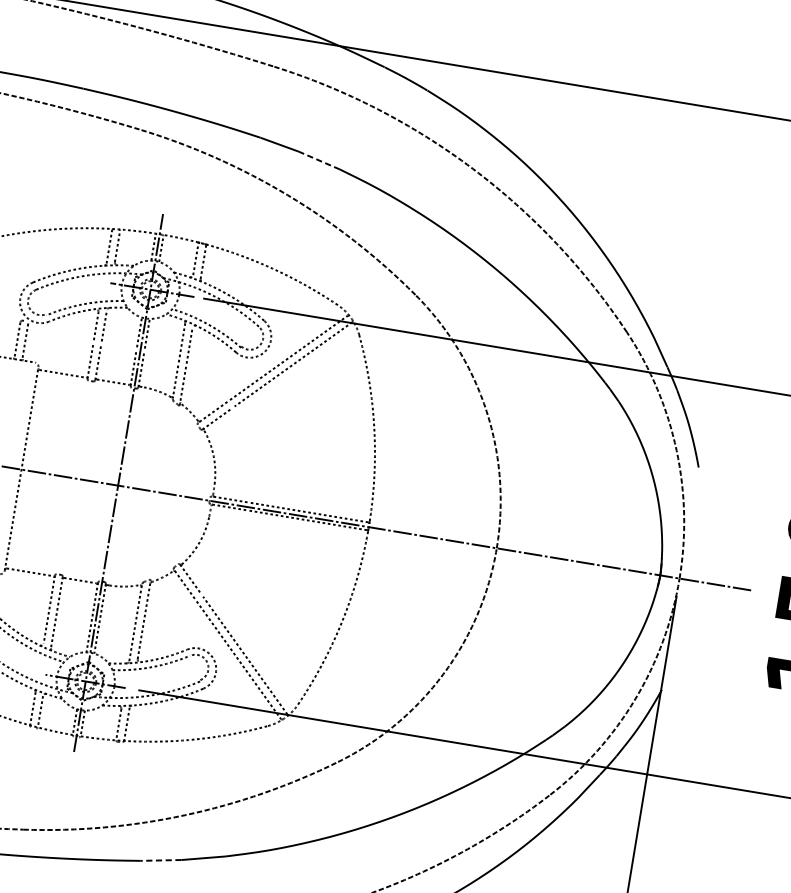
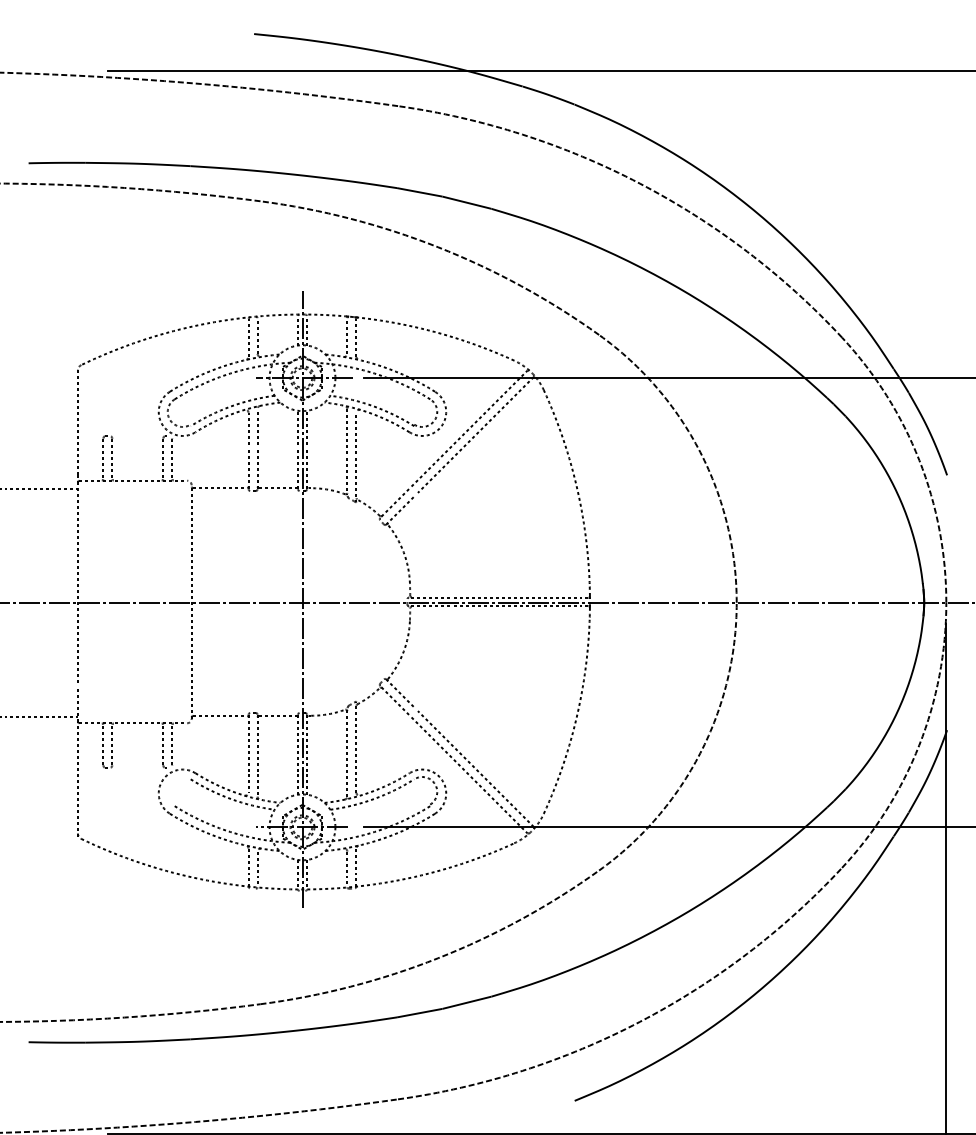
line: (318, 160) -> (466, 202), dashed -> solid
line: (160, 860) -> (419, 1013), dashed -> solid

